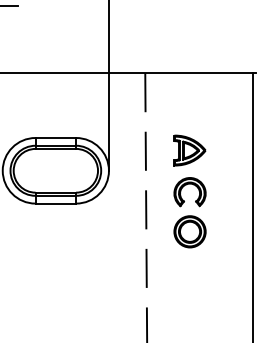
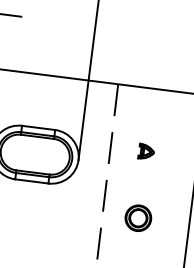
part: (189, 150) -> (146, 151), size x0.6
part: (186, 185) -> (140, 180), removed

